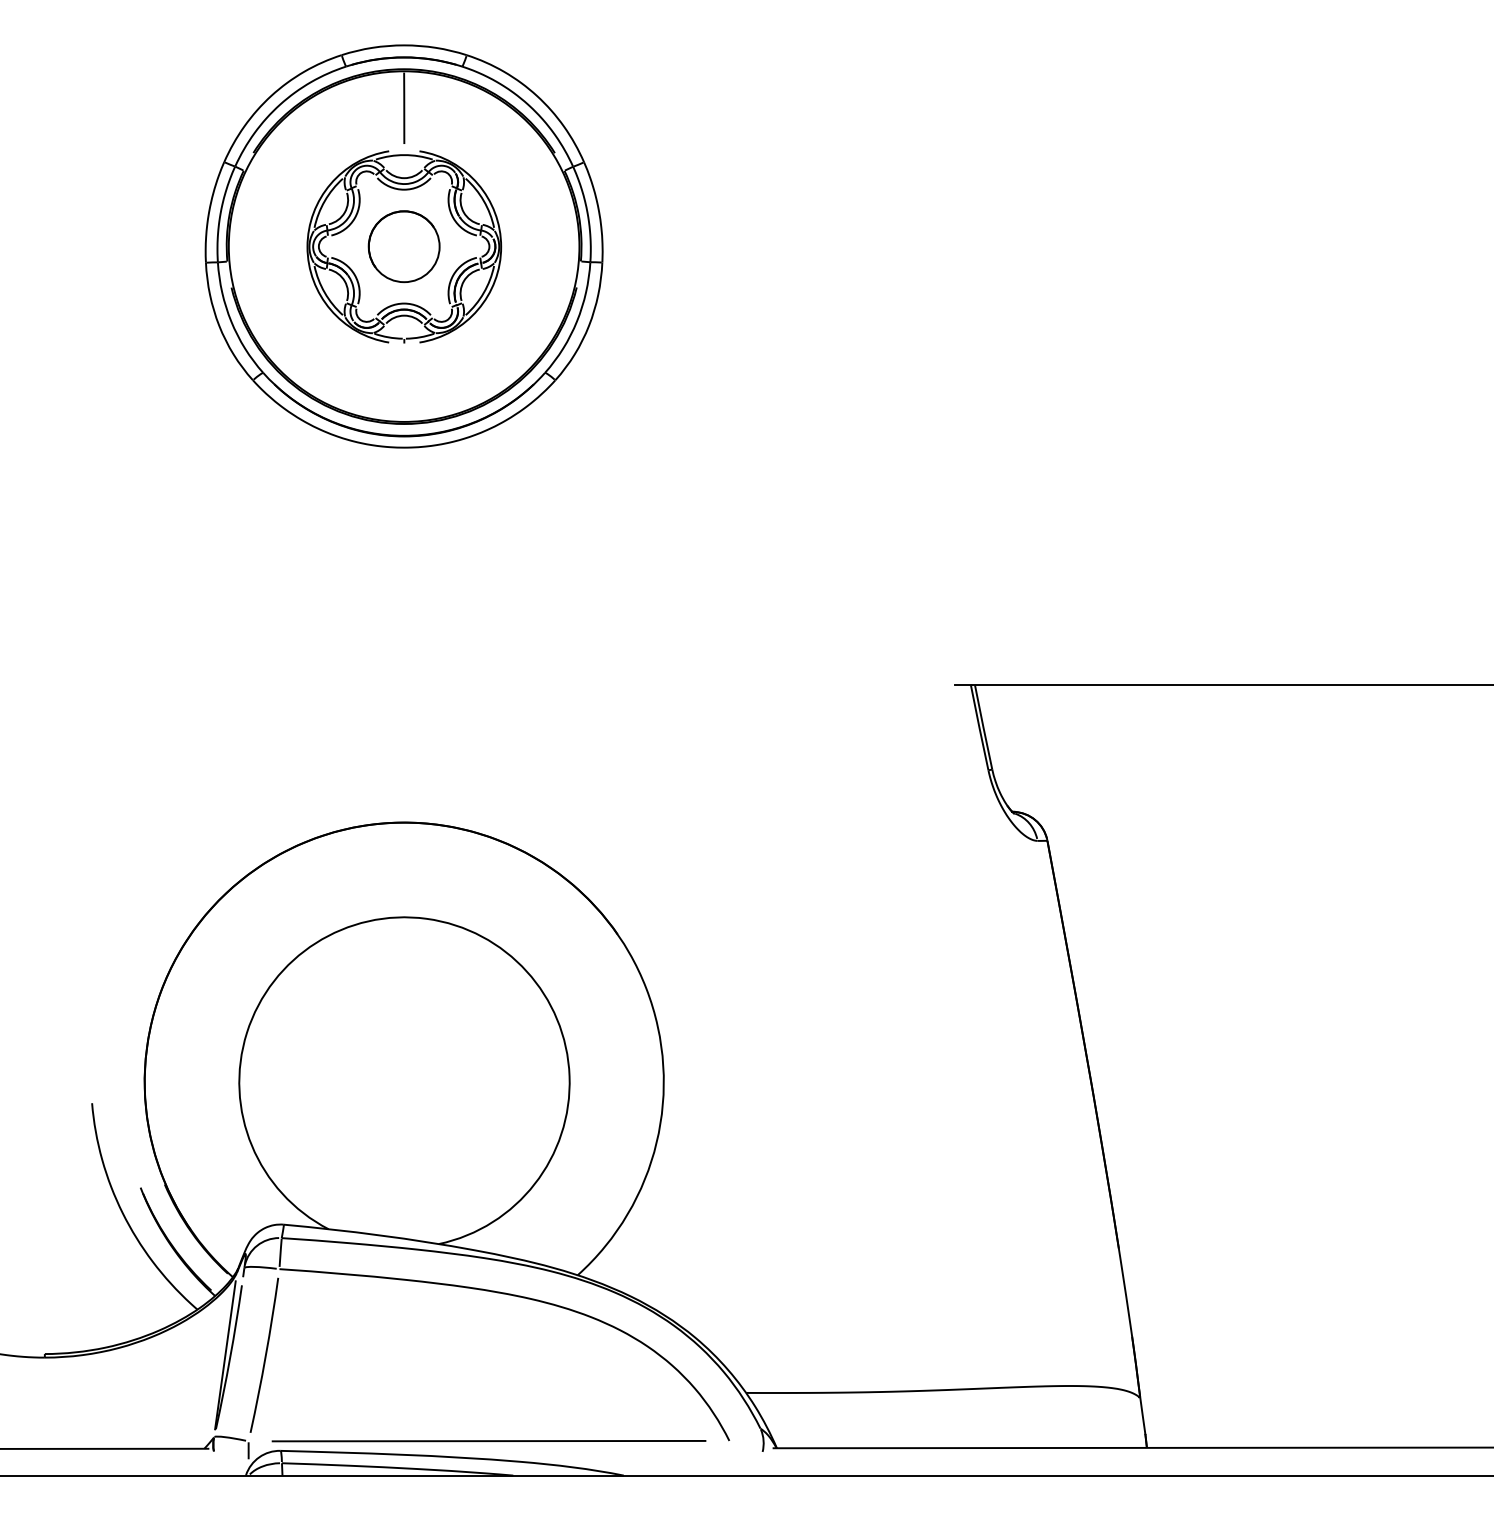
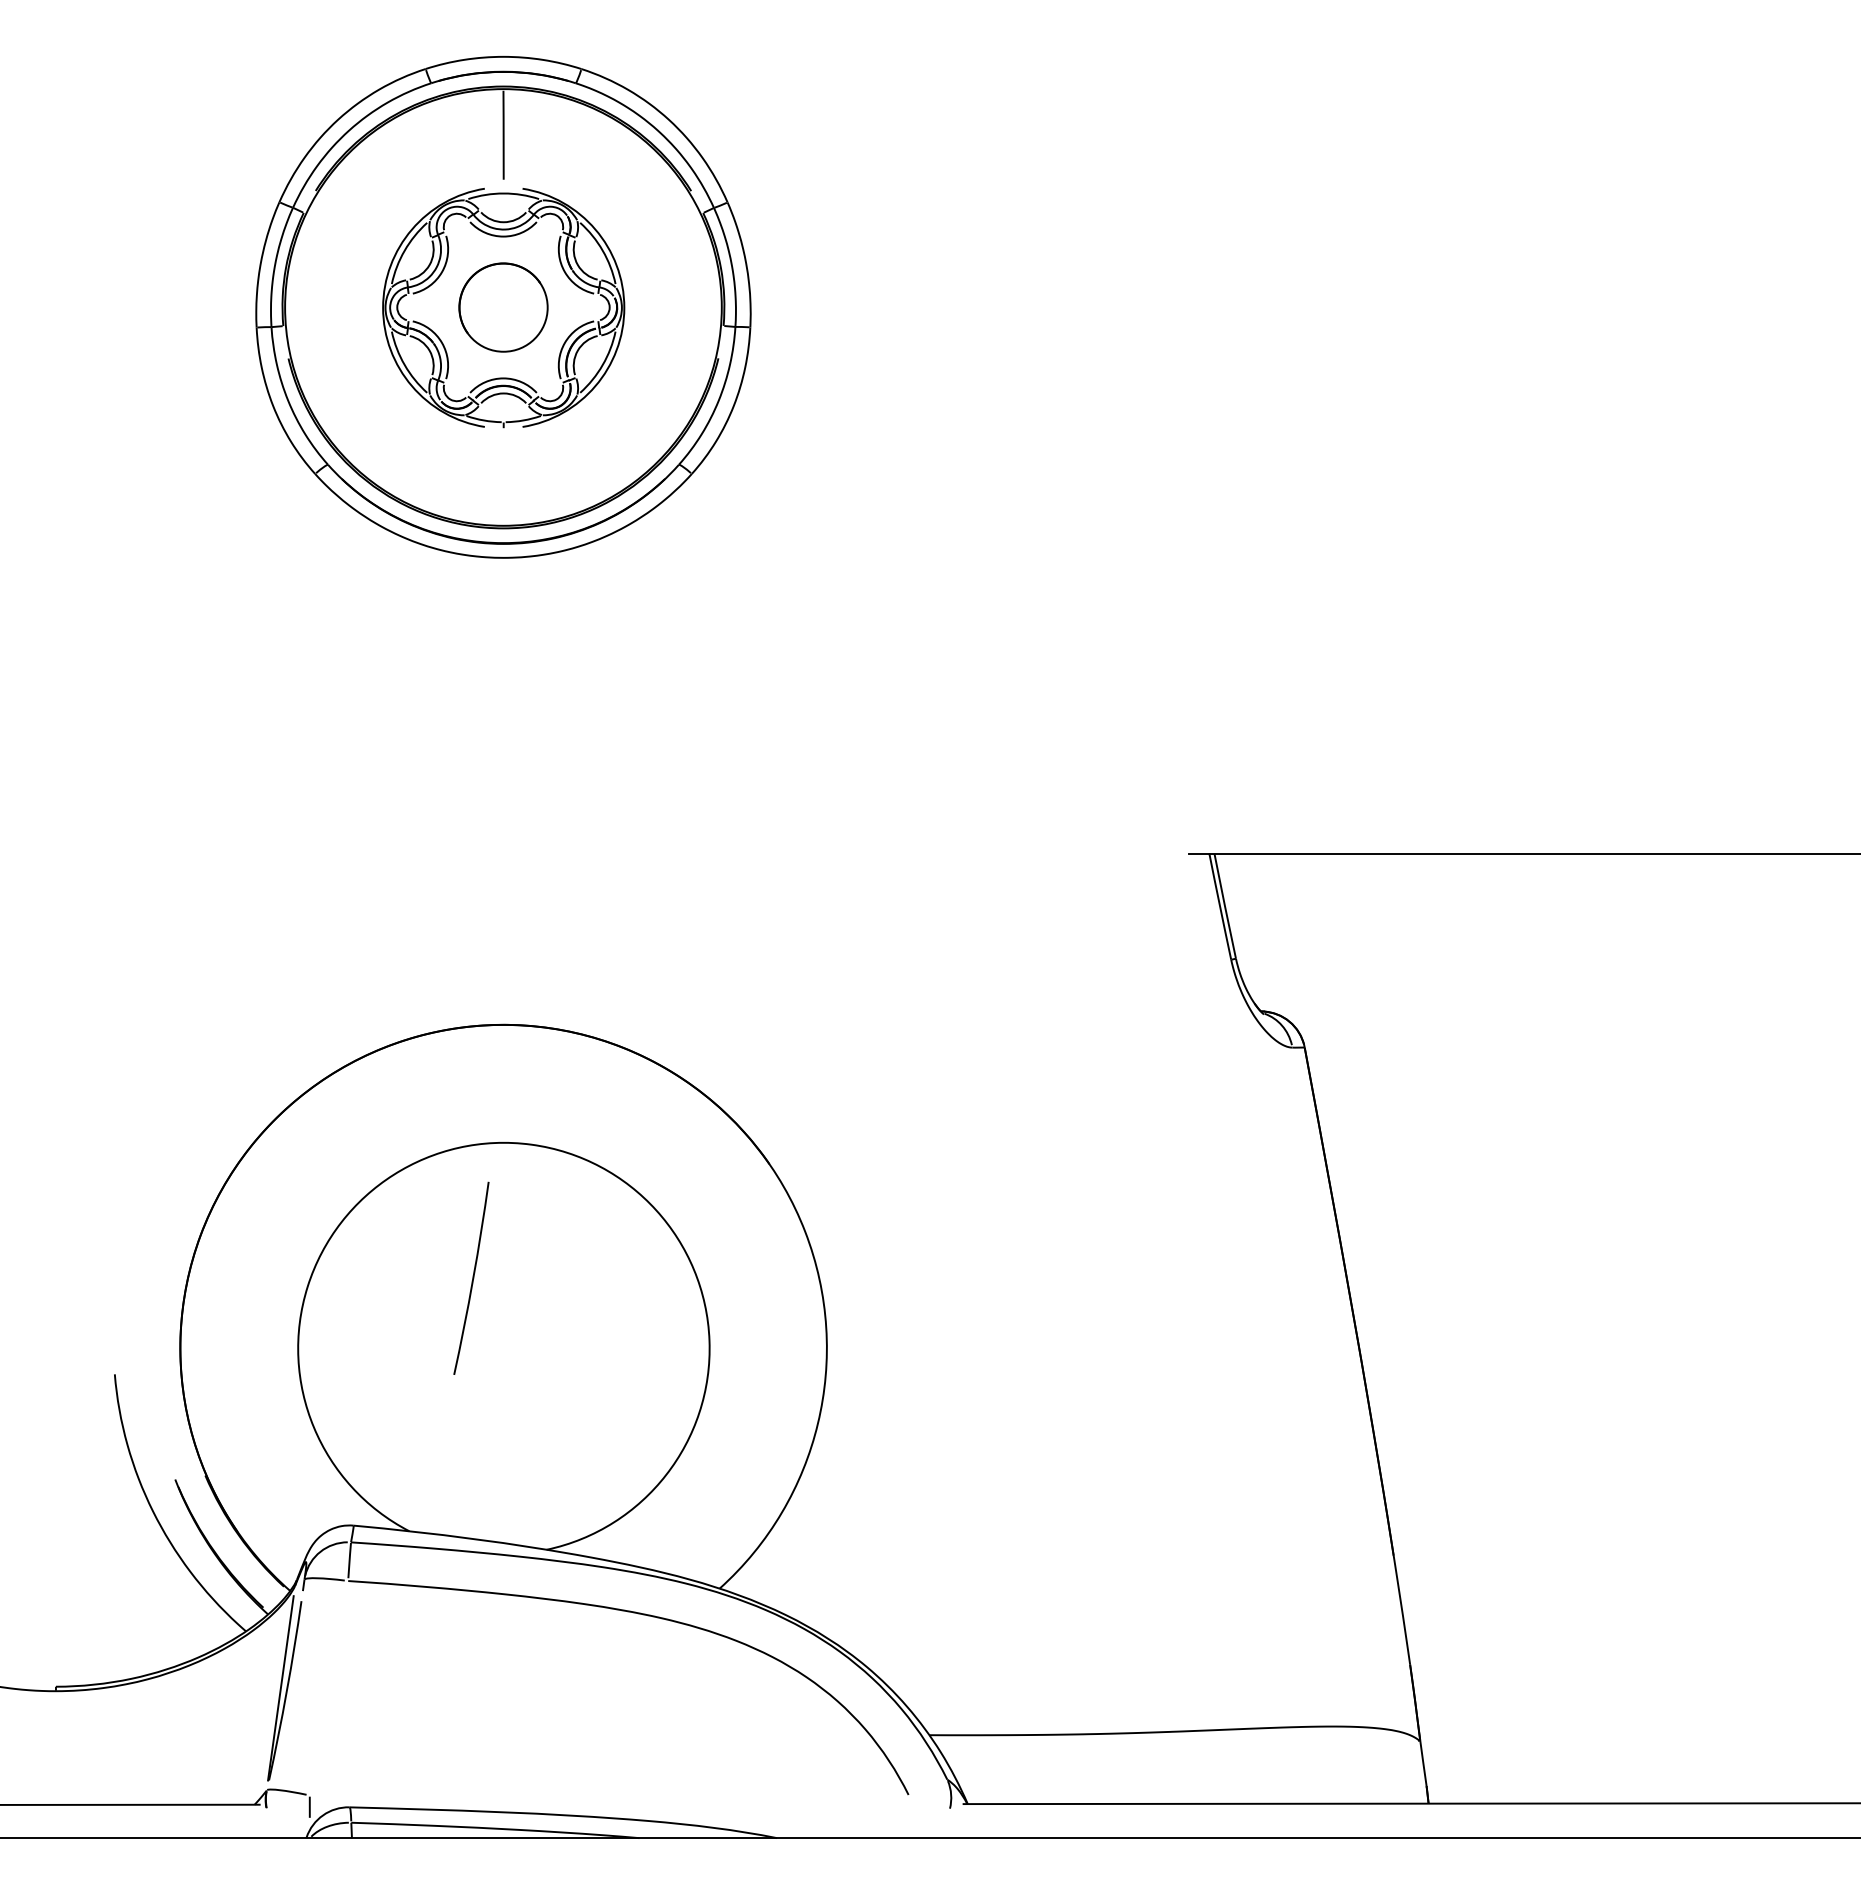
curve: (265, 1354) -> (472, 1277), moved
line: (488, 1441) -> (608, 1795), removed

